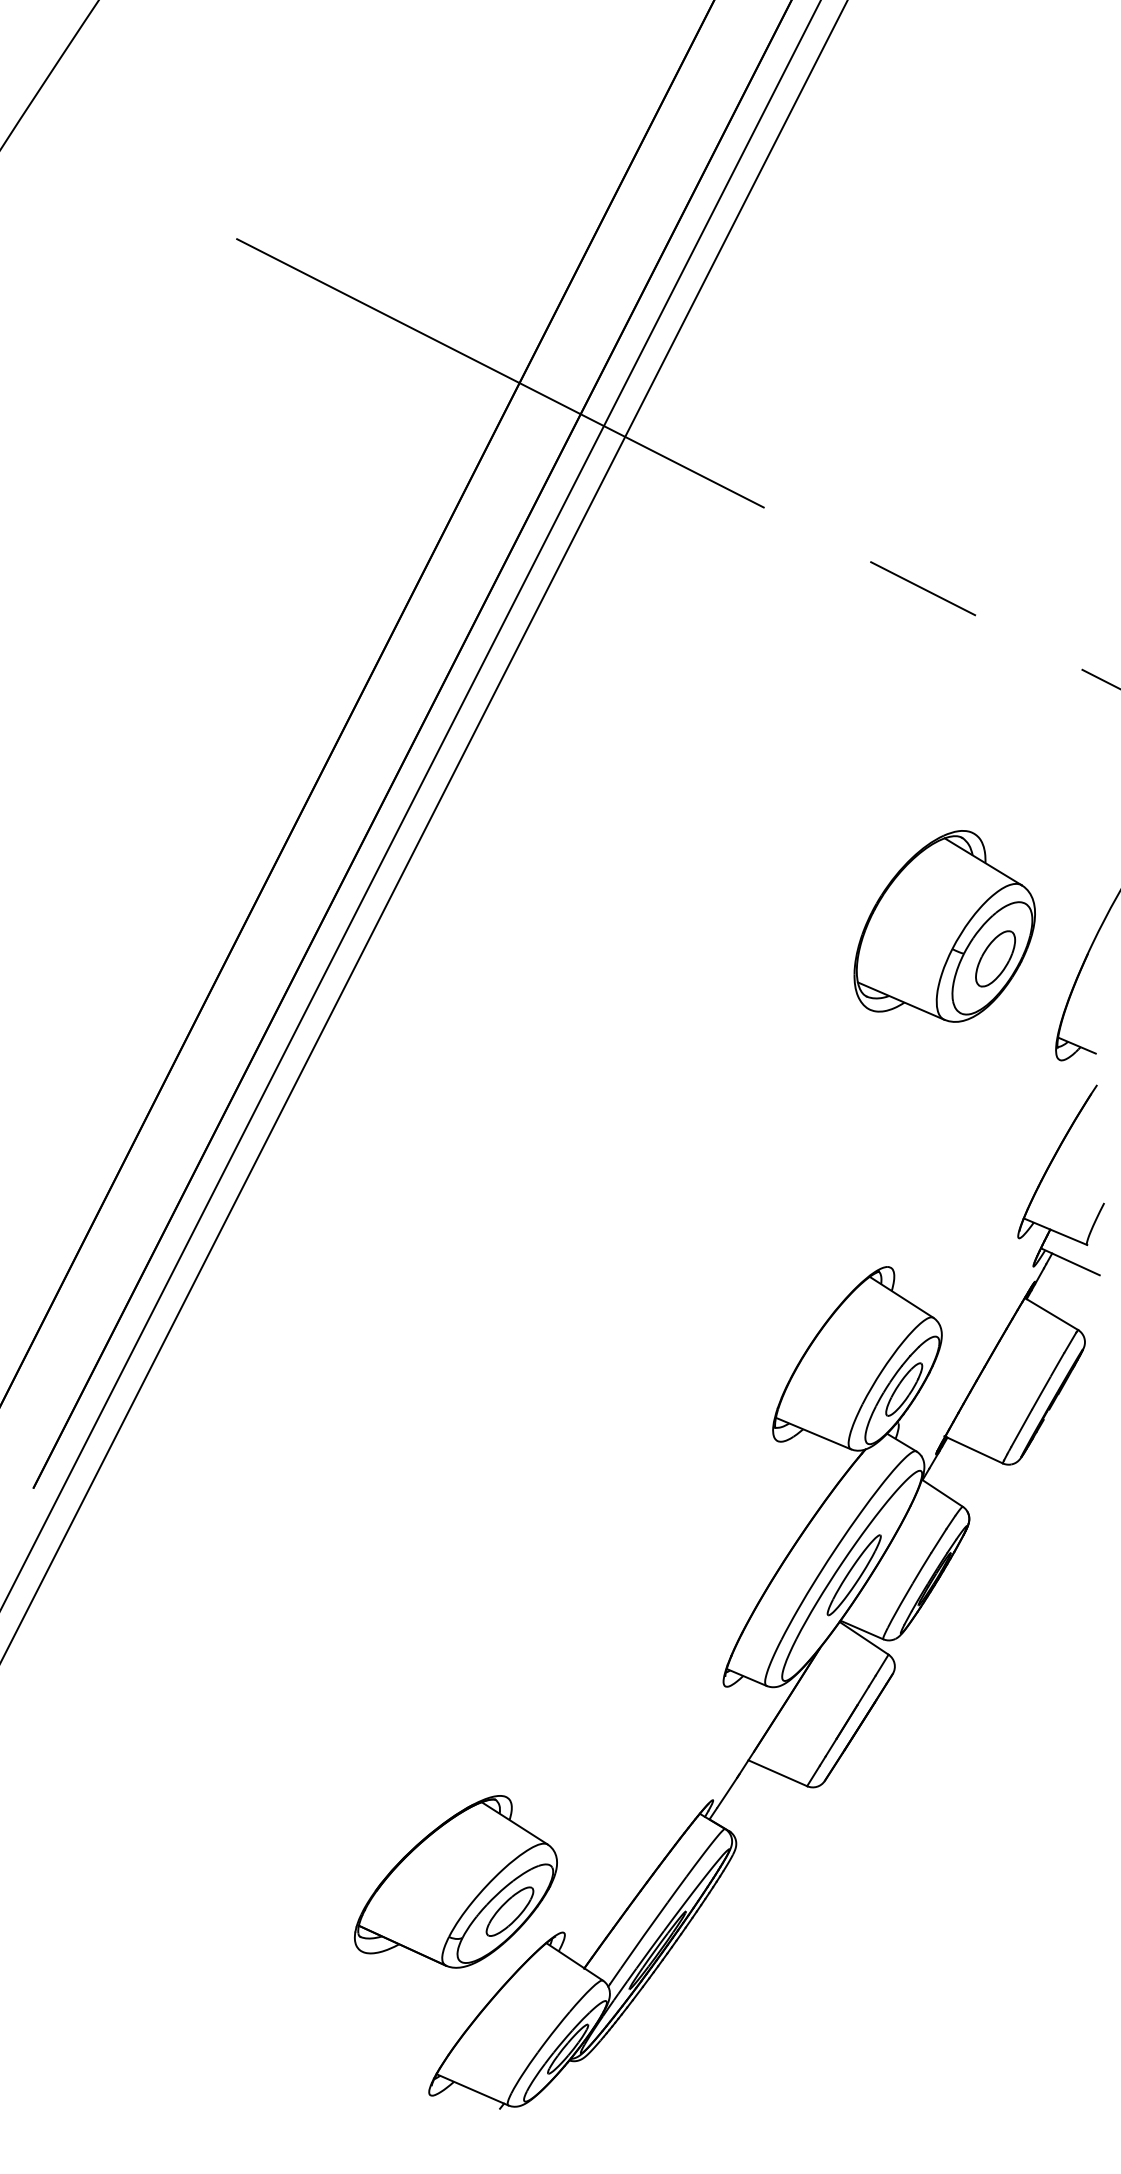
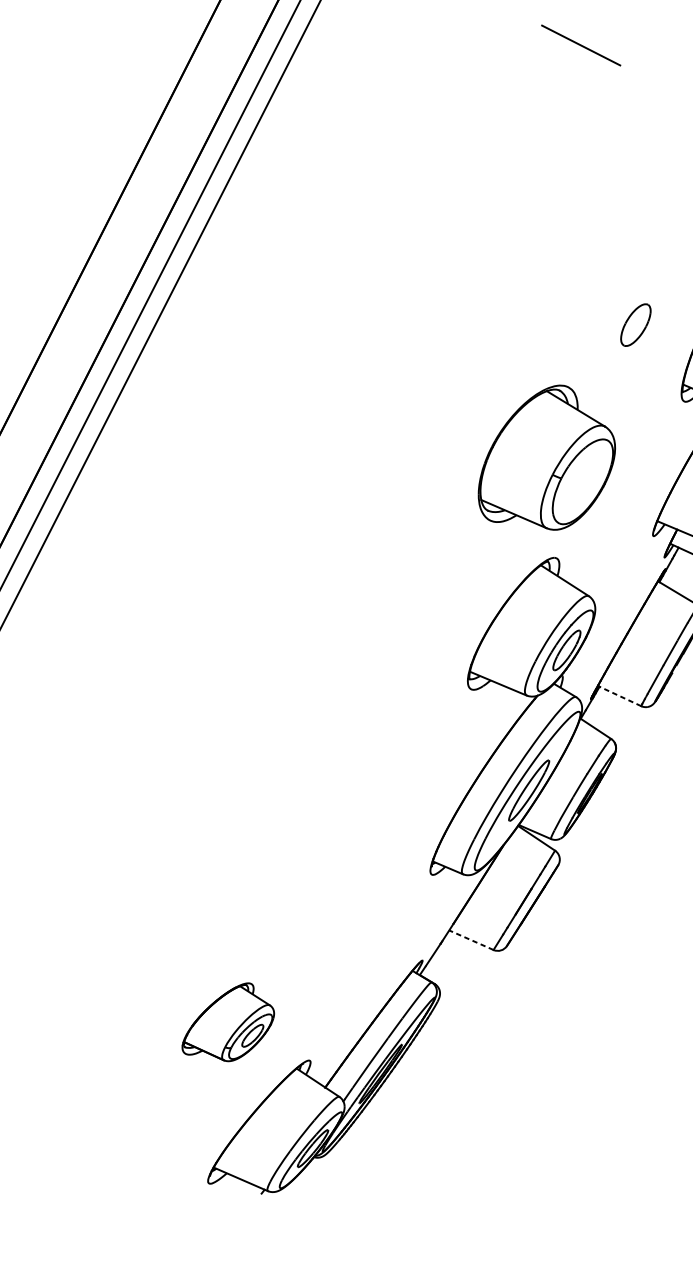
part: (944, 926) -> (546, 457), moved
line: (973, 1449) -> (619, 695), solid -> dashed
line: (777, 1773) -> (471, 940), solid -> dashed
part: (455, 1881) -> (227, 1021), size x0.6

